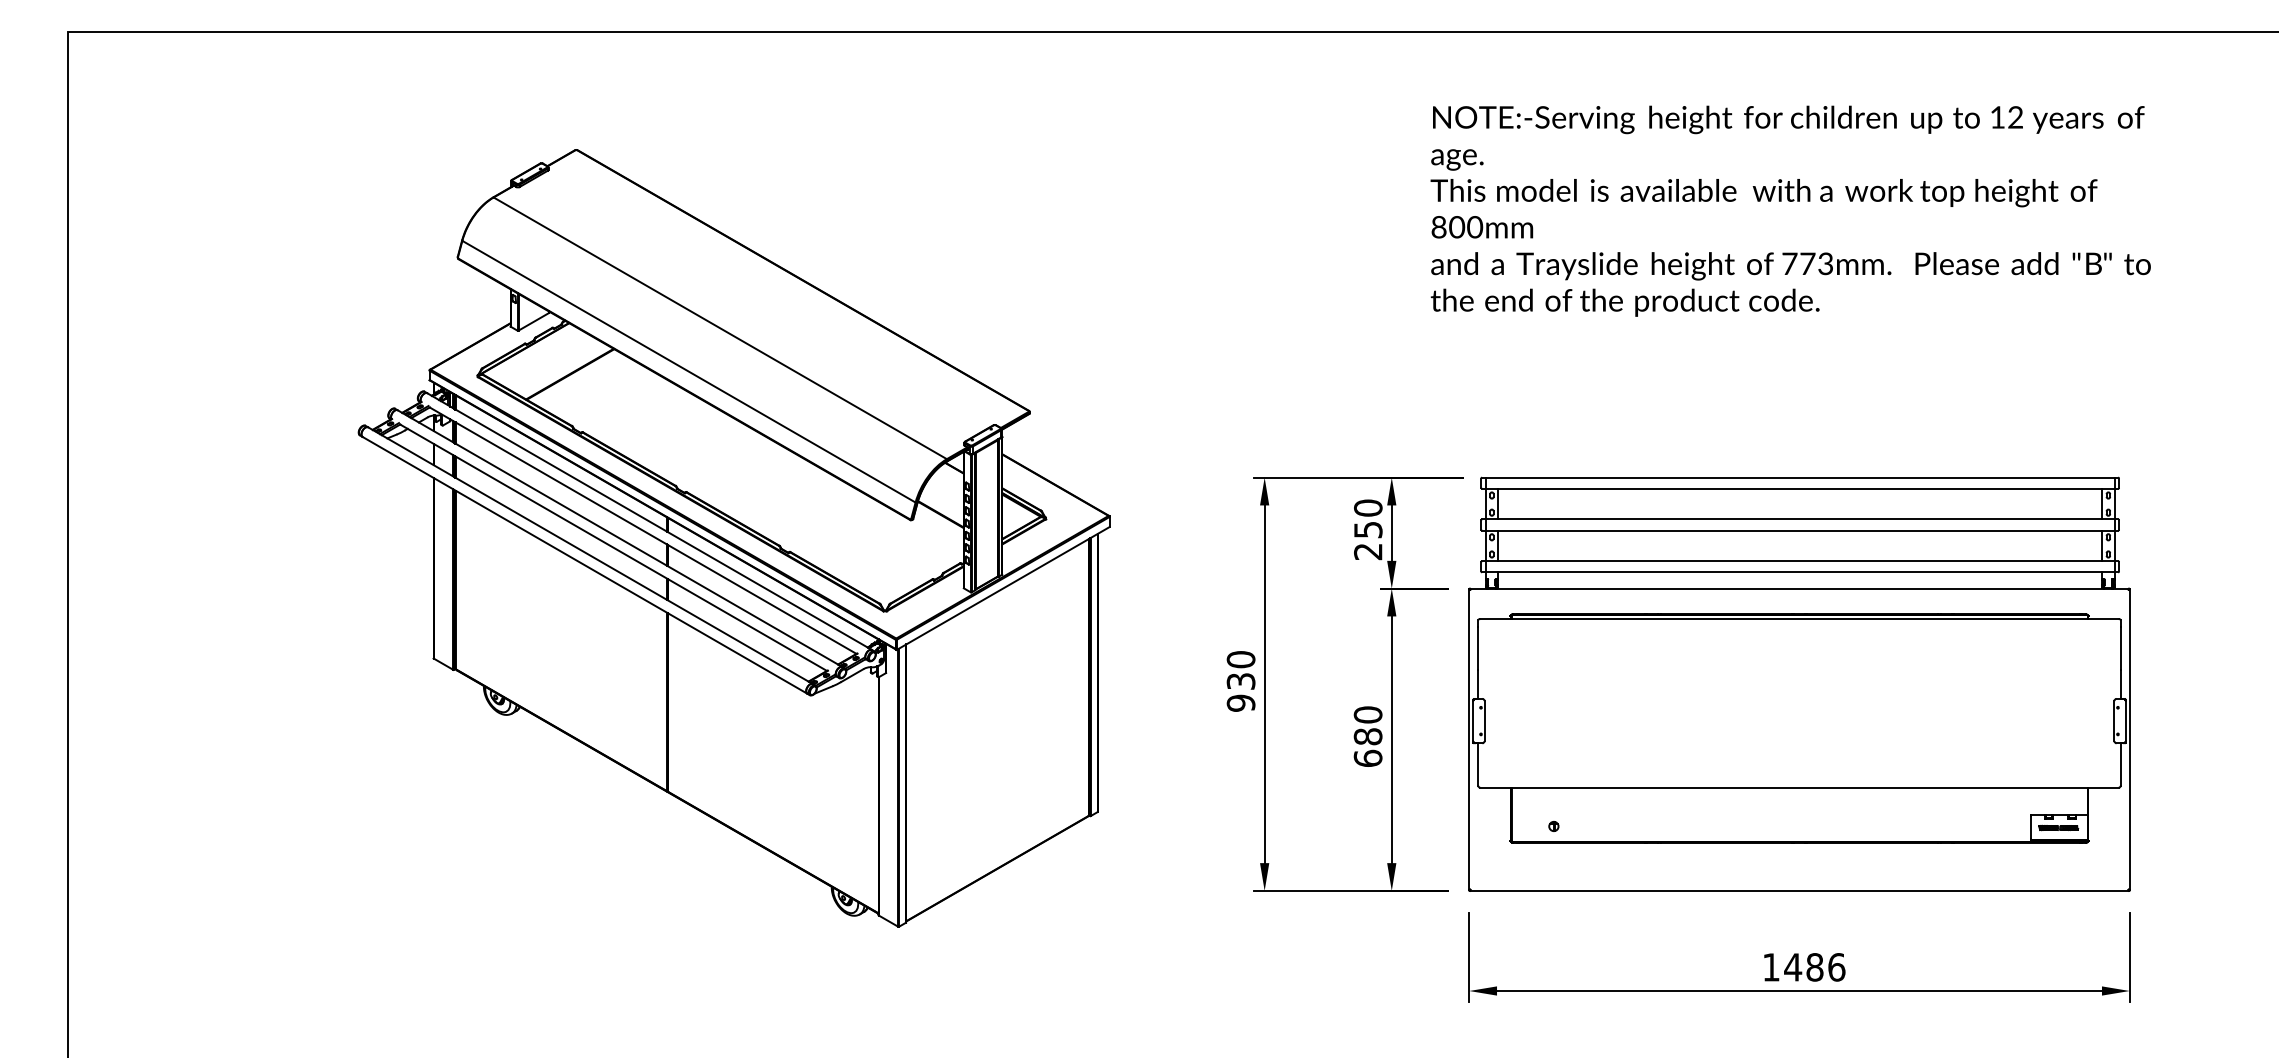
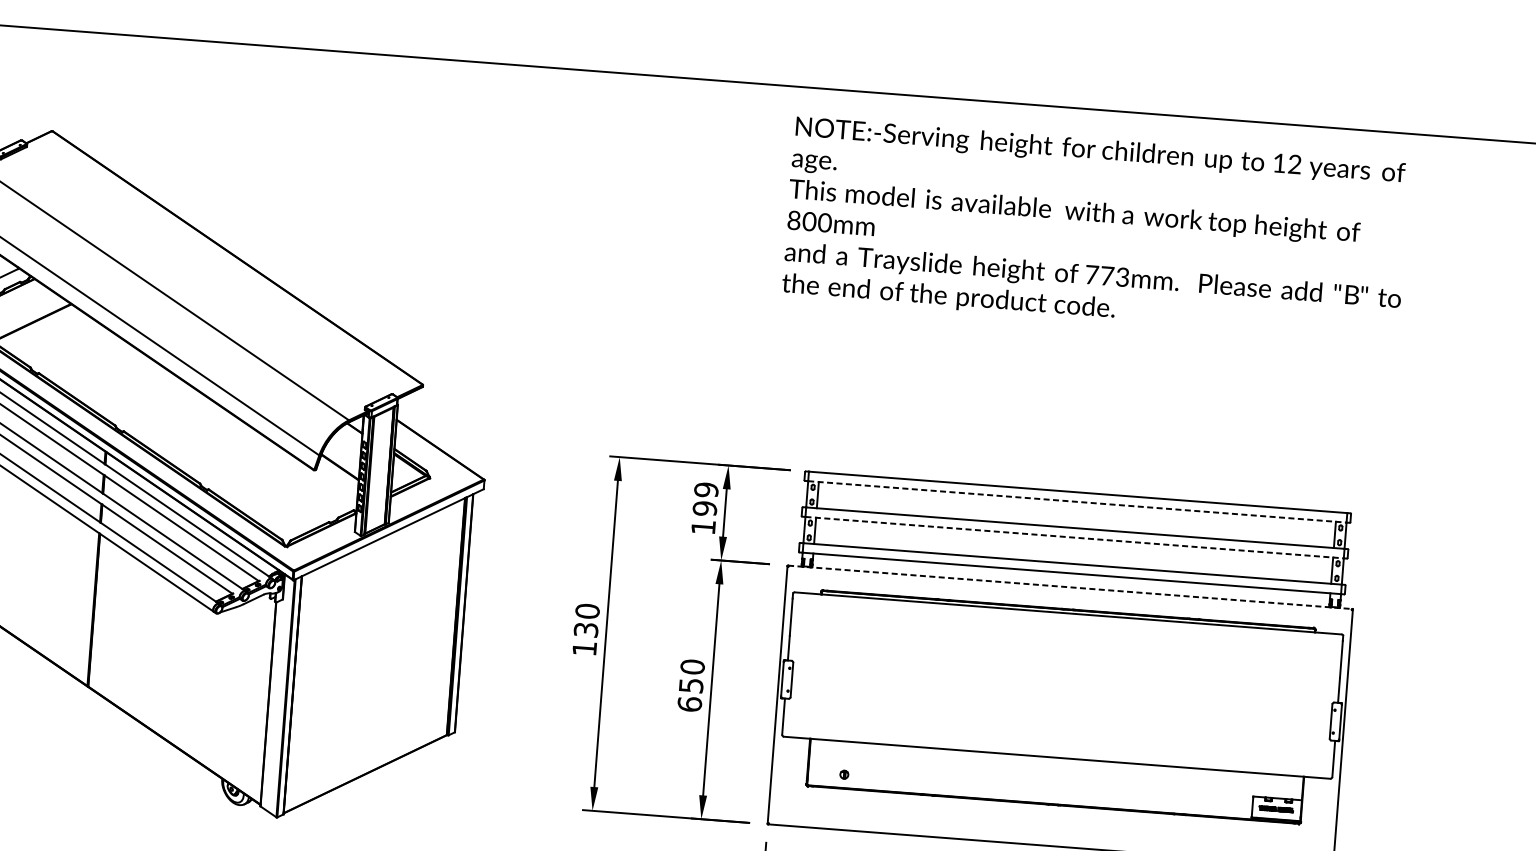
text: (1790, 210) -> (1096, 229), moved
line: (1800, 488) -> (1077, 501), solid -> dashed
text: (1368, 529) -> (705, 508), 250 -> 199
line: (1800, 530) -> (1074, 537), solid -> dashed
line: (1799, 588) -> (1070, 587), solid -> dashed
text: (1240, 702) -> (584, 647), 930 -> 130
text: (1367, 736) -> (690, 685), 680 -> 650

